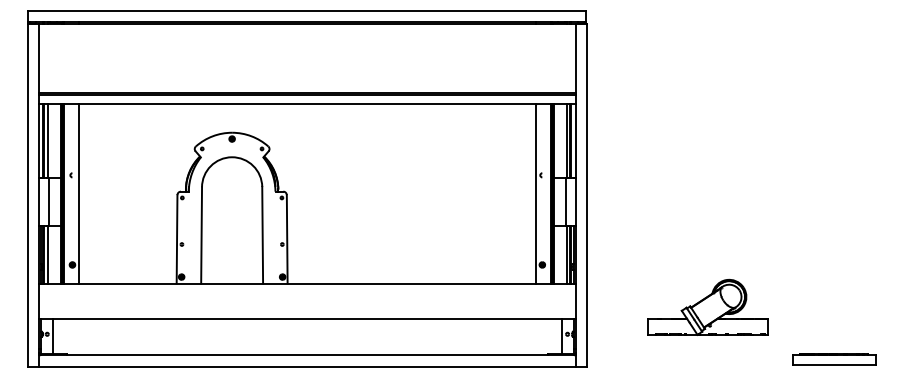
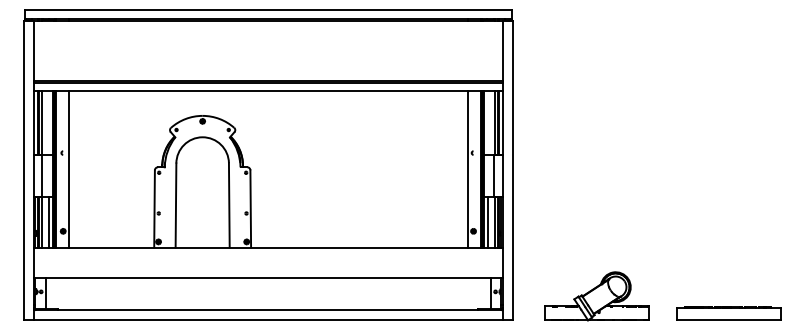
line: (55, 254) -> (48, 222), added
line: (559, 254) -> (488, 222), added
part: (707, 306) -> (596, 295), moved
part: (834, 358) -> (728, 313), size x1.43

